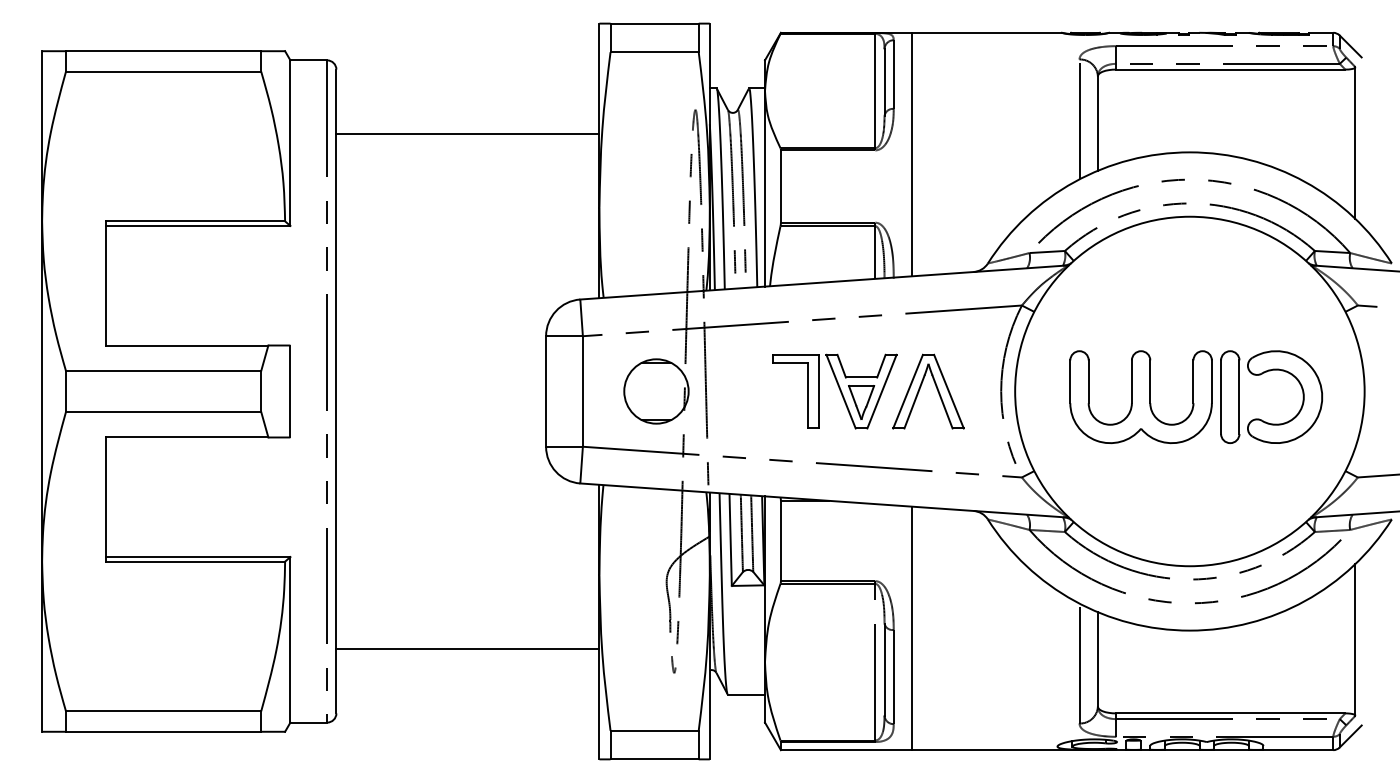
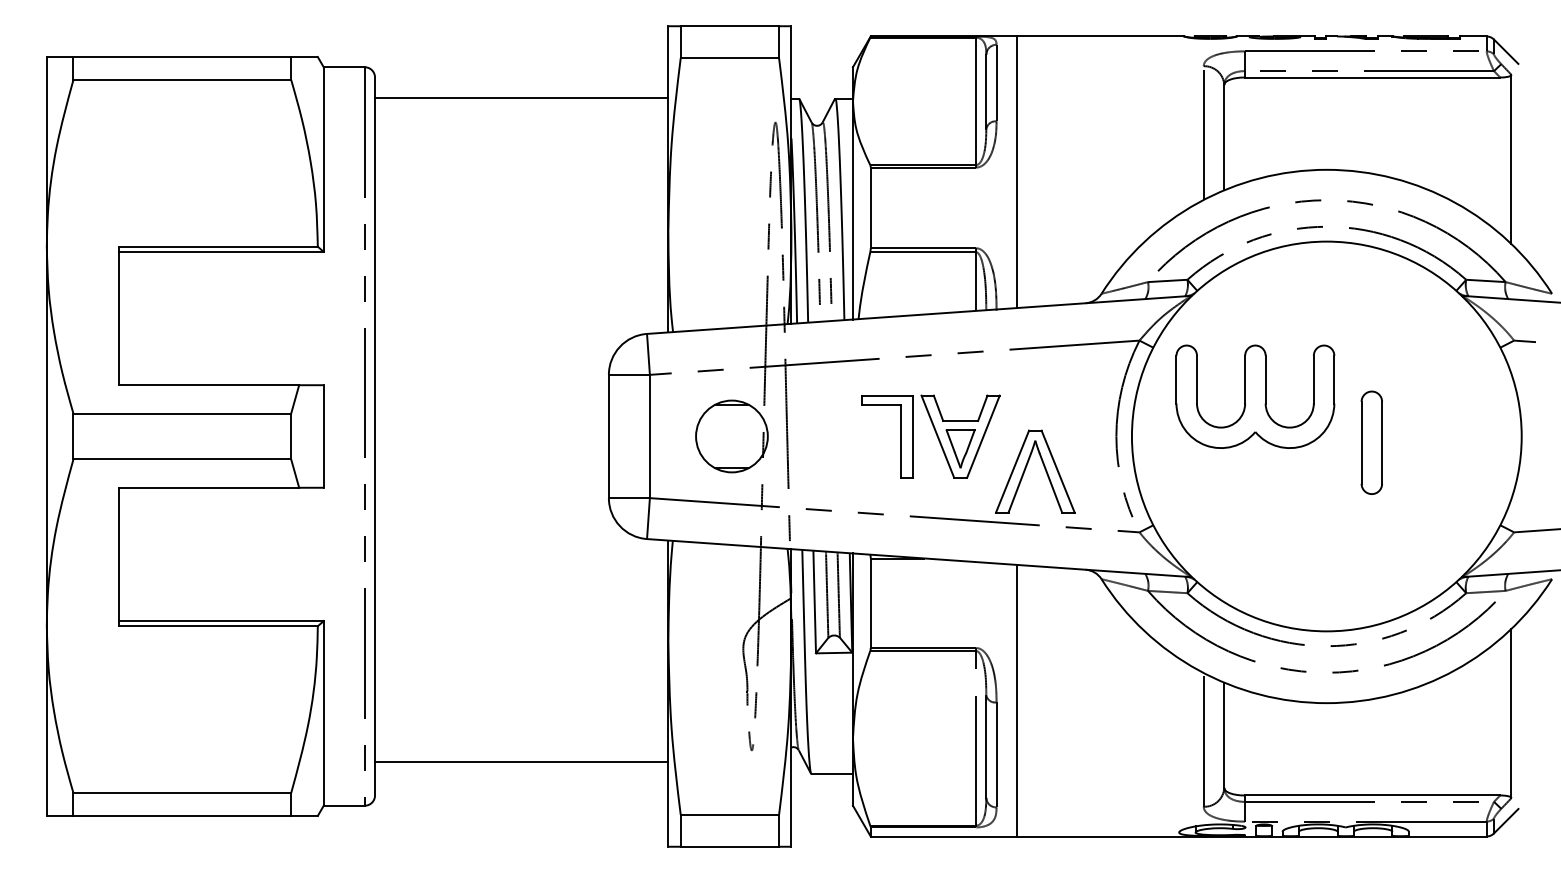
line: (467, 134) -> (521, 98), moved
part: (936, 389) -> (1044, 469), moved
part: (1302, 394) -> (1452, 439), removed
part: (1141, 396) -> (1255, 396), moved
line: (467, 648) -> (521, 761), moved

